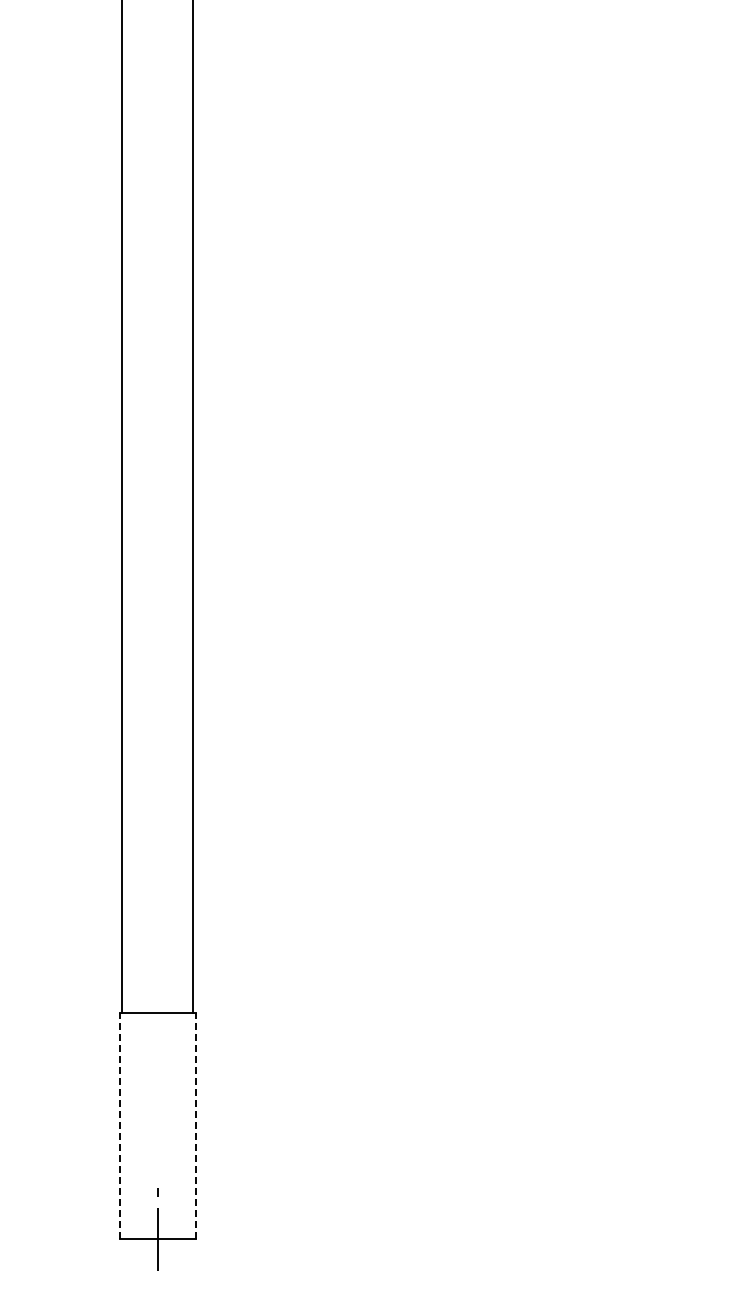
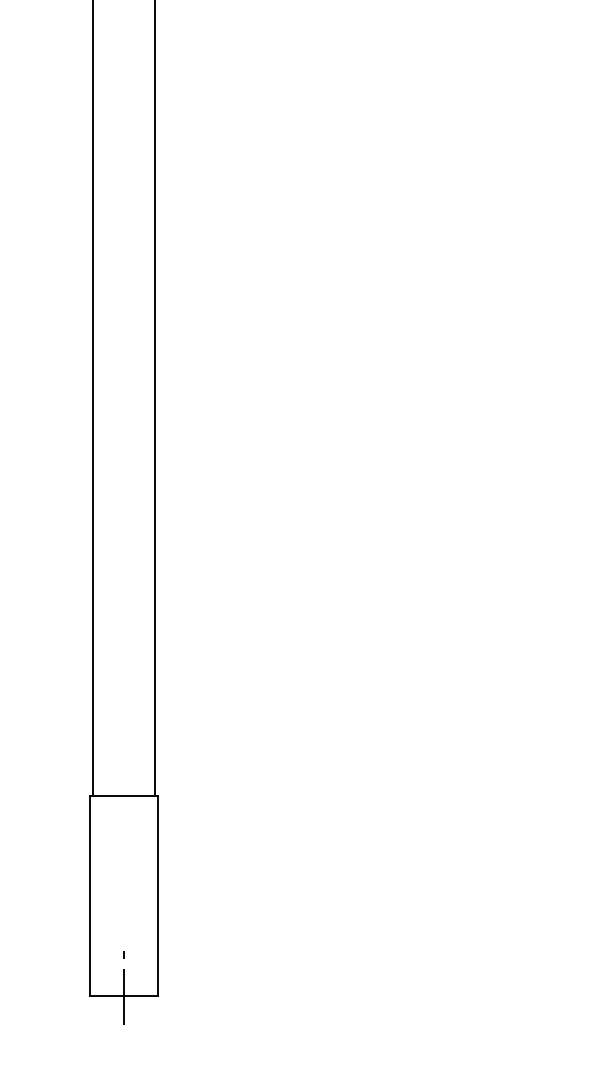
line: (119, 1126) -> (90, 896), dashed -> solid
line: (195, 1126) -> (157, 896), dashed -> solid

